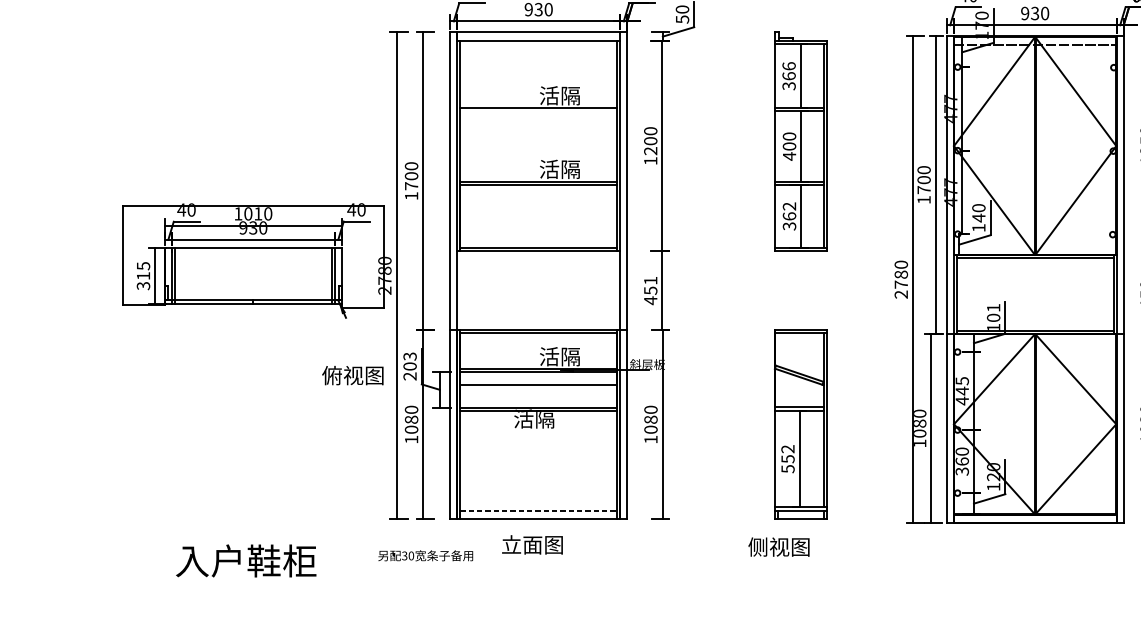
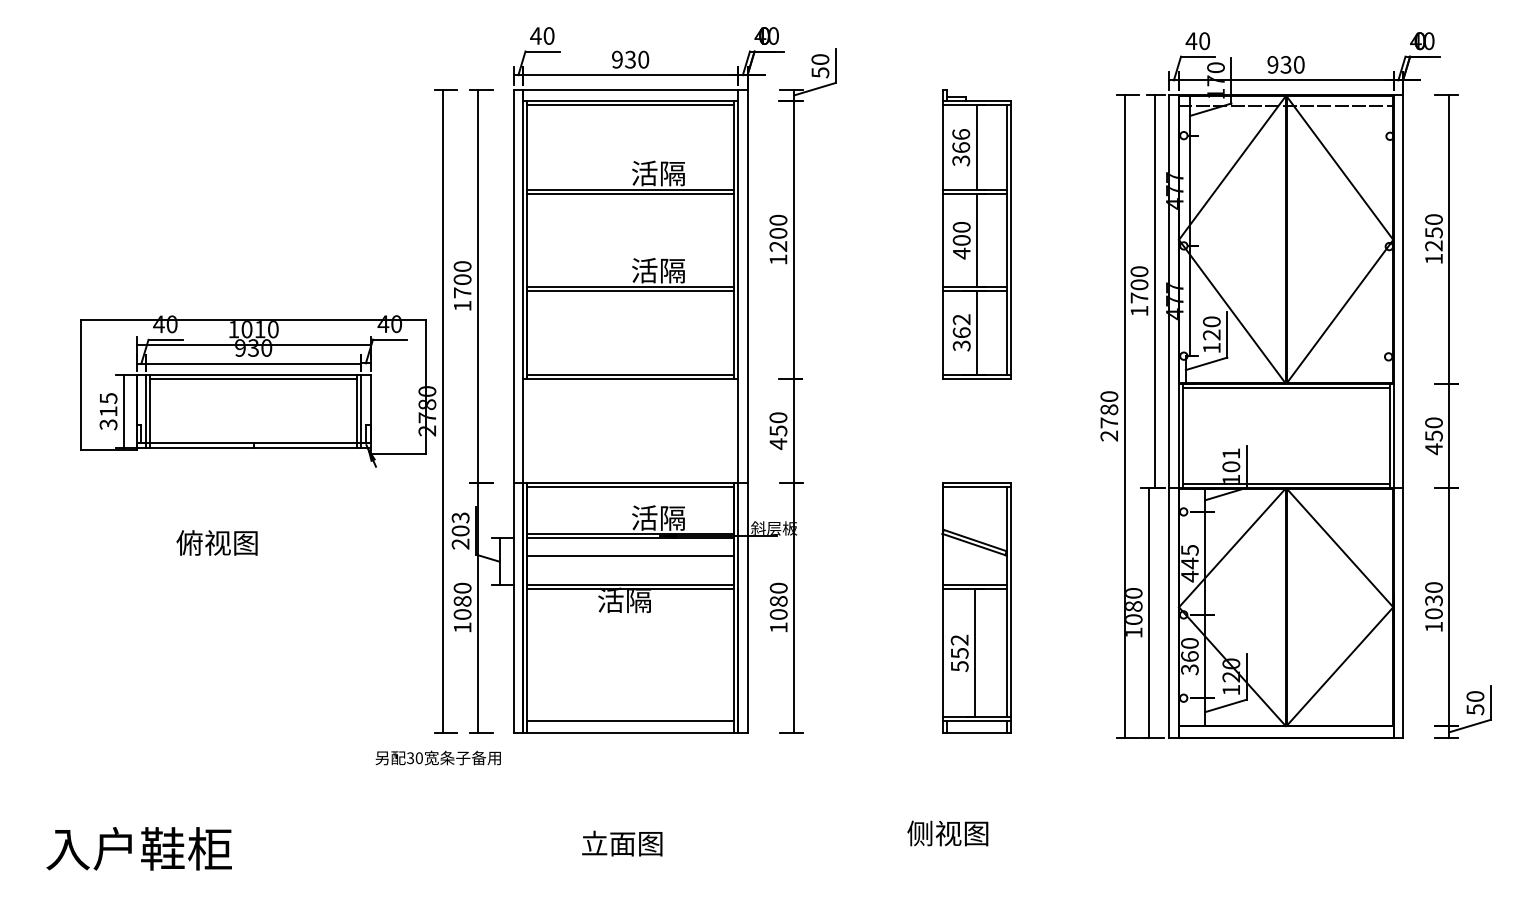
line: (538, 44) -> (630, 105), added
line: (538, 111) -> (630, 194), added
text: (978, 217) -> (1211, 334), 140 -> 120
line: (253, 251) -> (253, 379), added
text: (650, 280) -> (778, 417), 451 -> 450
text: (352, 375) -> (216, 542), moved
line: (539, 510) -> (631, 721), dashed -> solid
text: (532, 544) -> (622, 843), moved
text: (778, 547) -> (947, 833), moved
text: (425, 555) -> (437, 757), moved
text: (245, 560) -> (138, 848), moved

